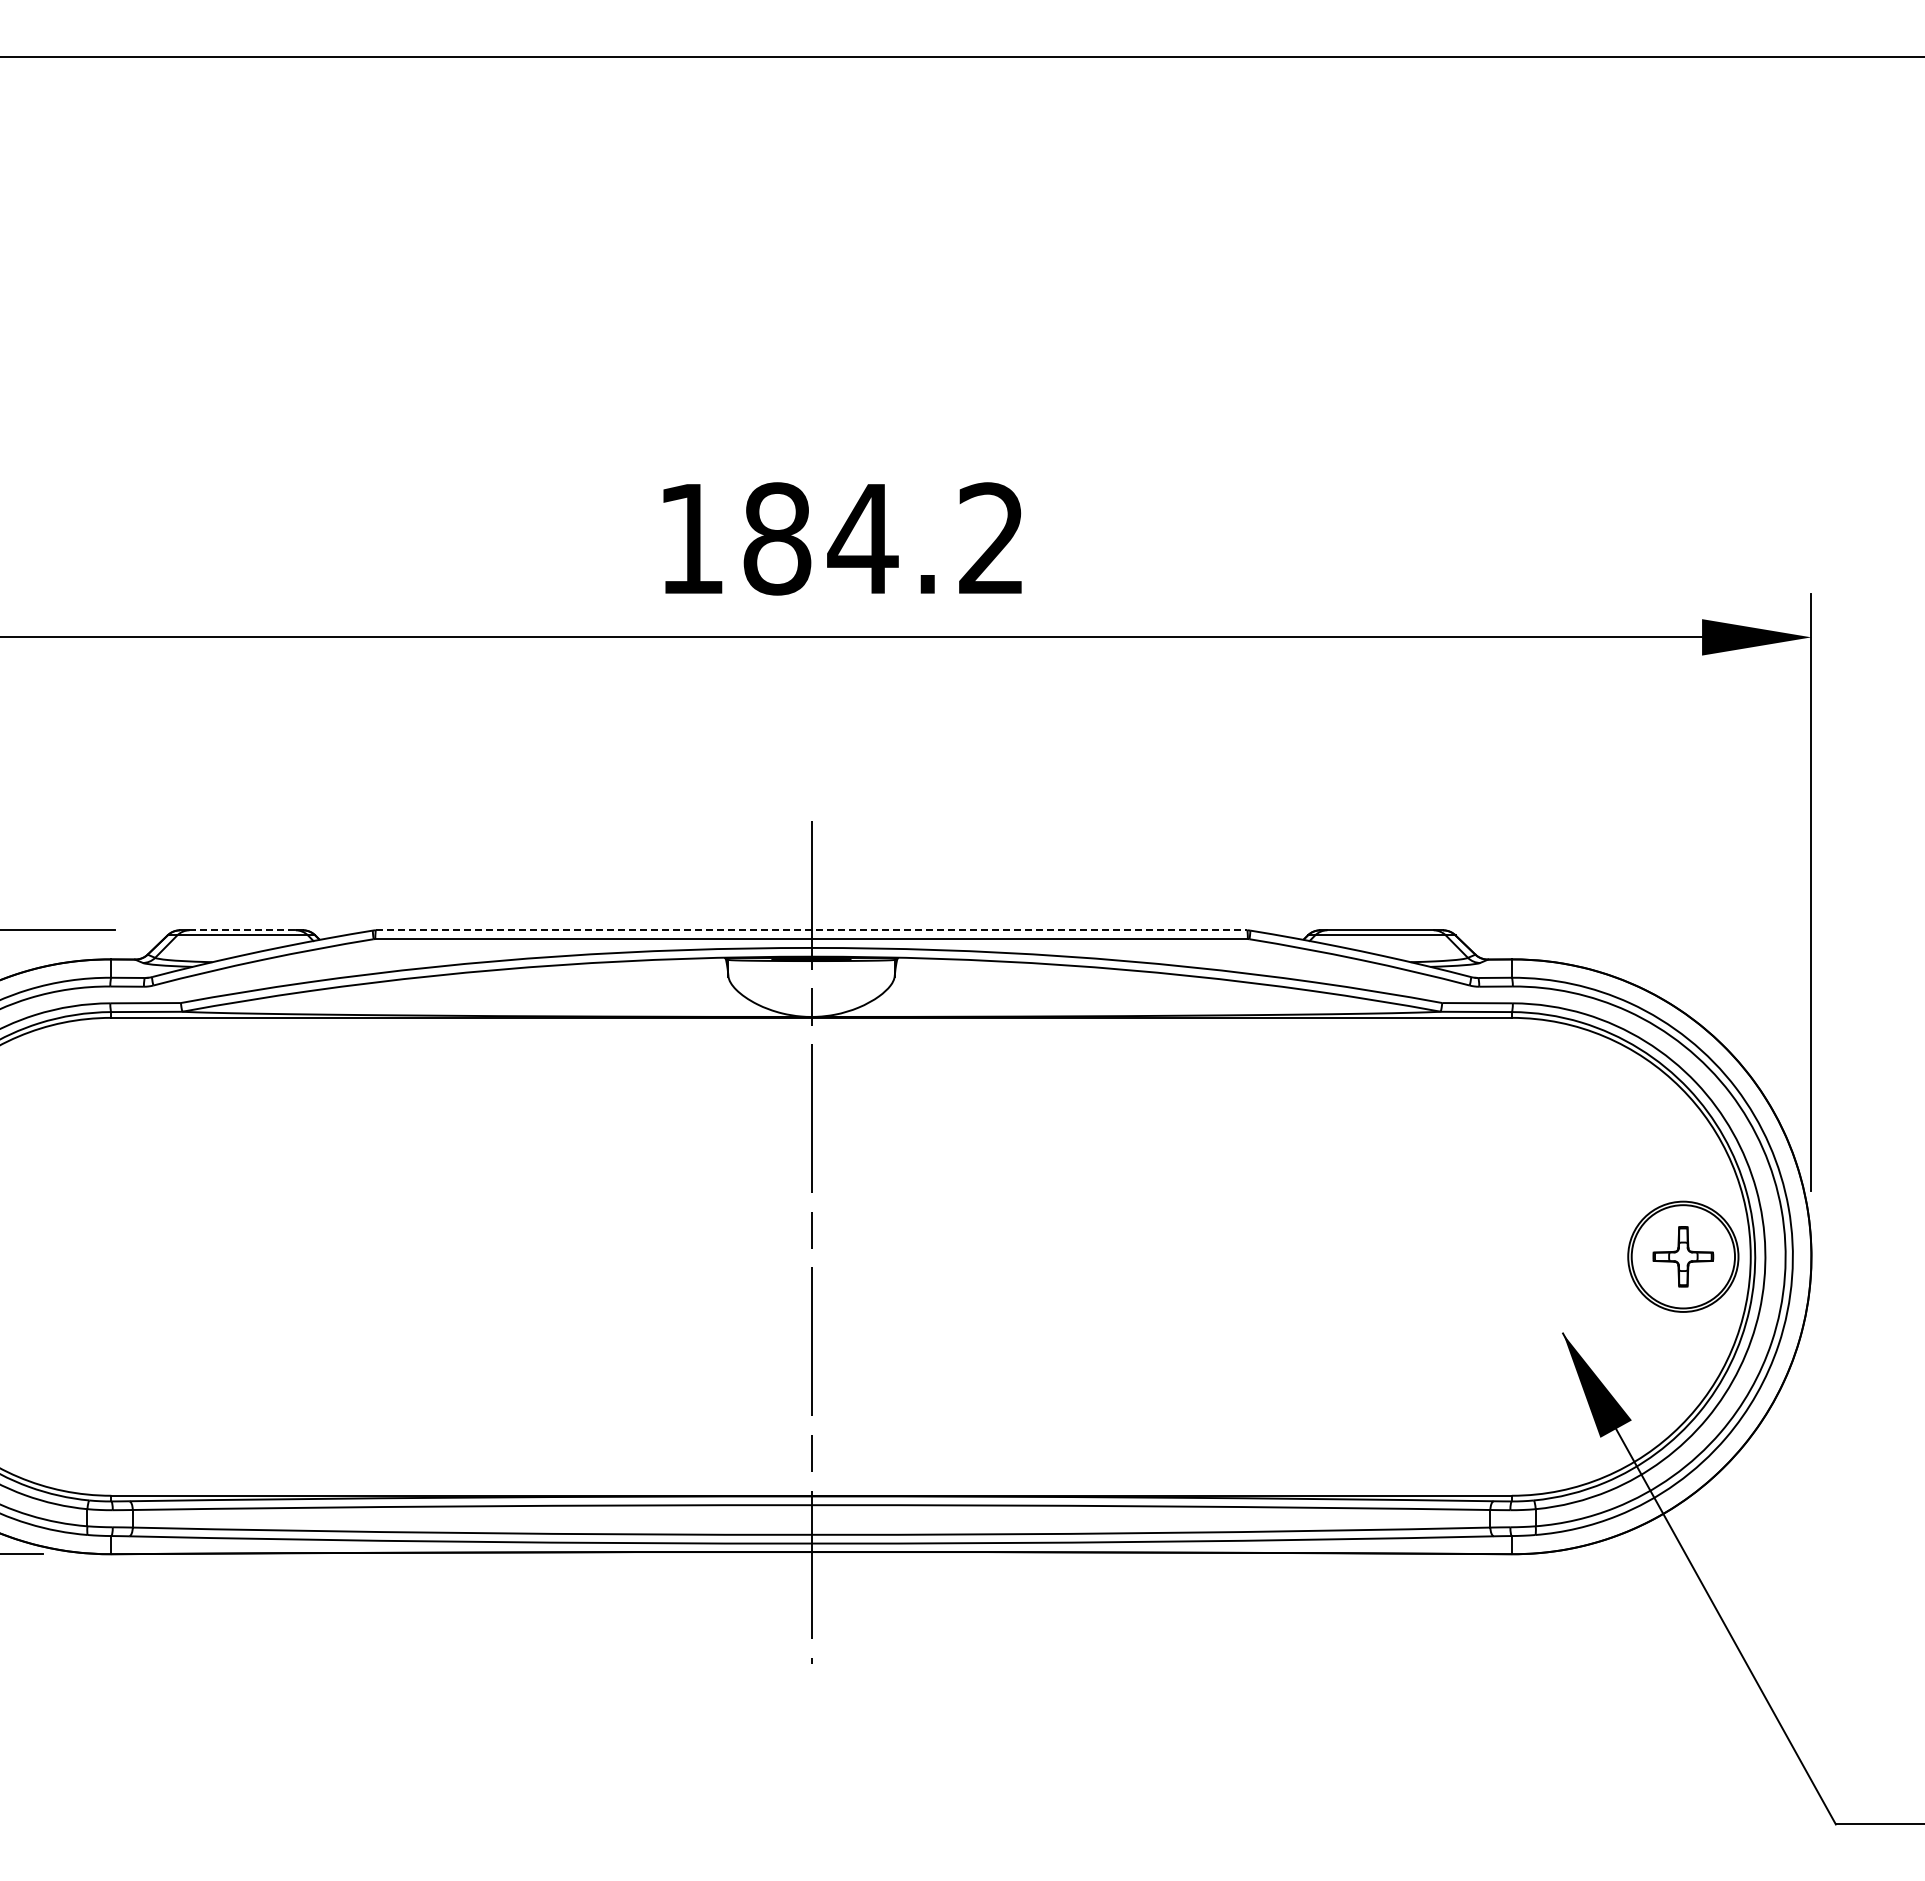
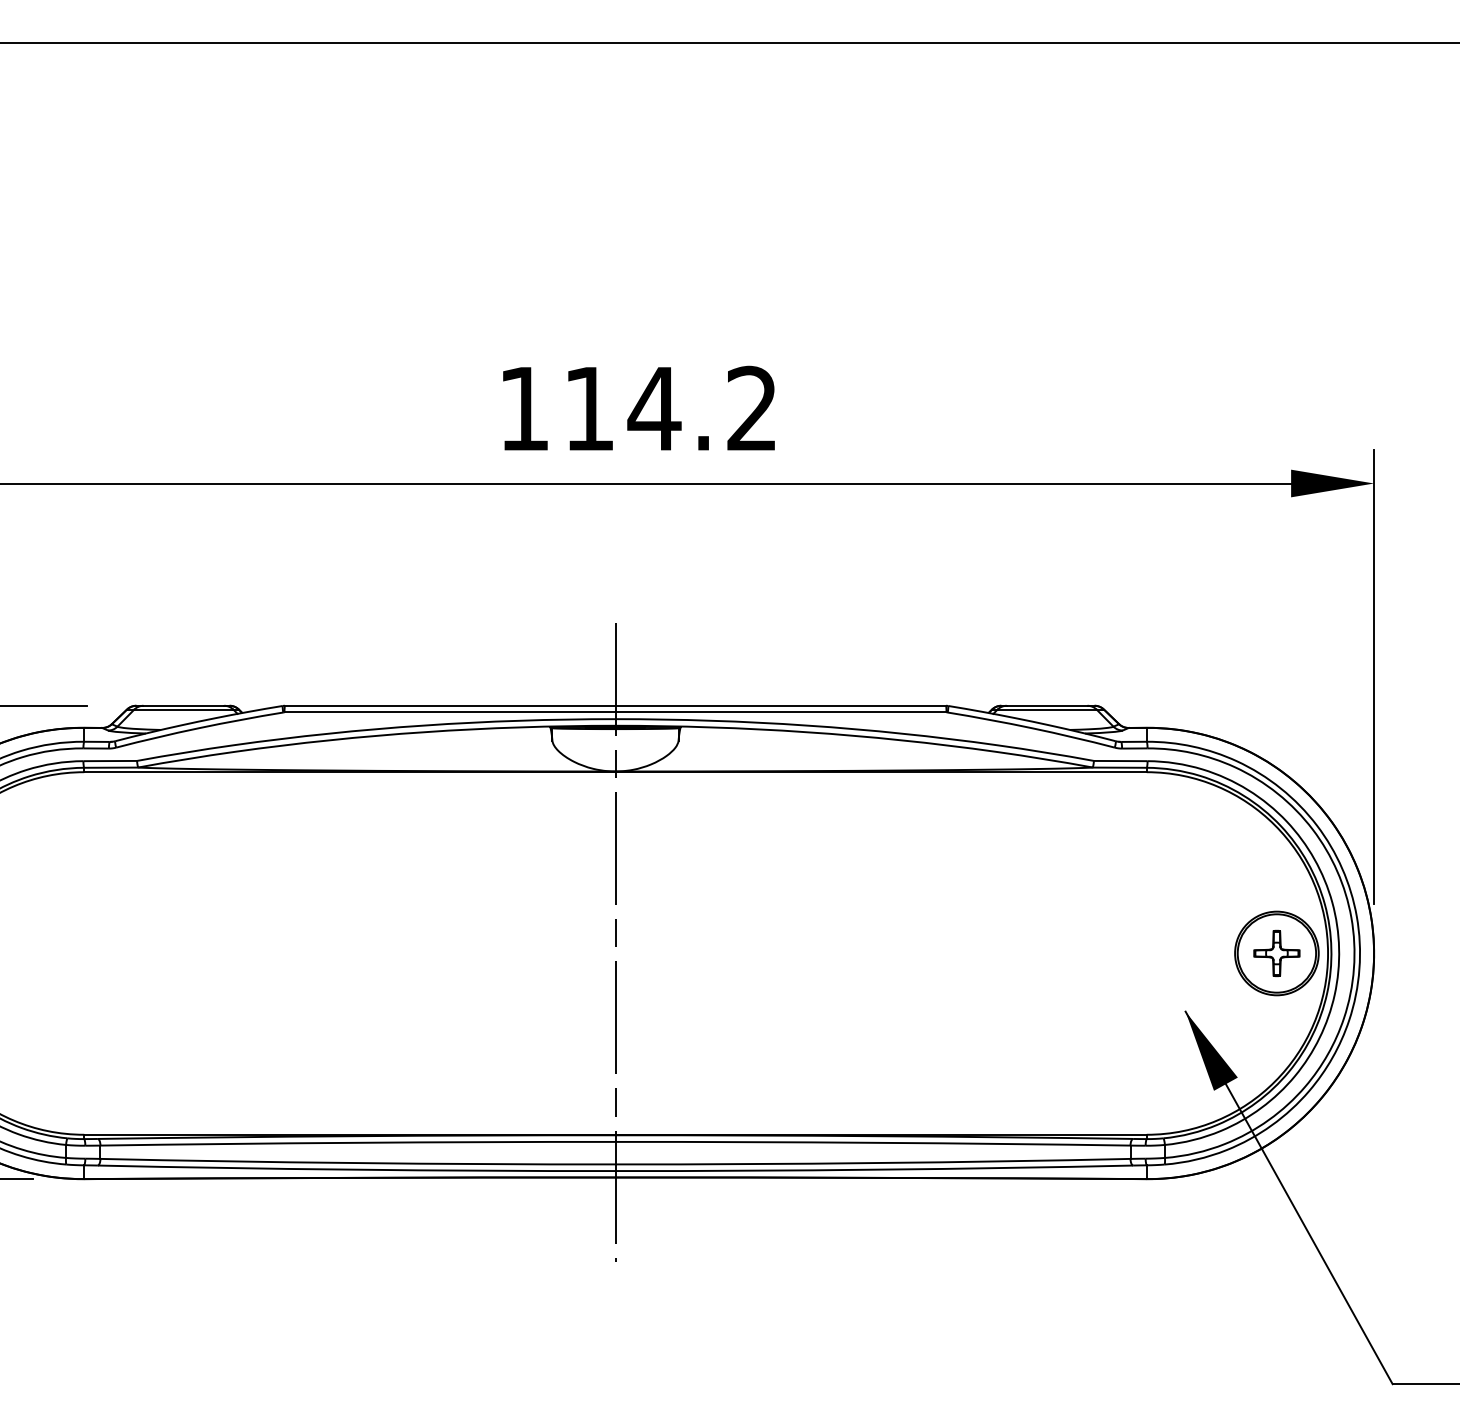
text: (777, 538) -> (589, 408), 184.2 -> 114.2
line: (243, 930) -> (184, 705), dashed -> solid
line: (811, 930) -> (615, 705), dashed -> solid

